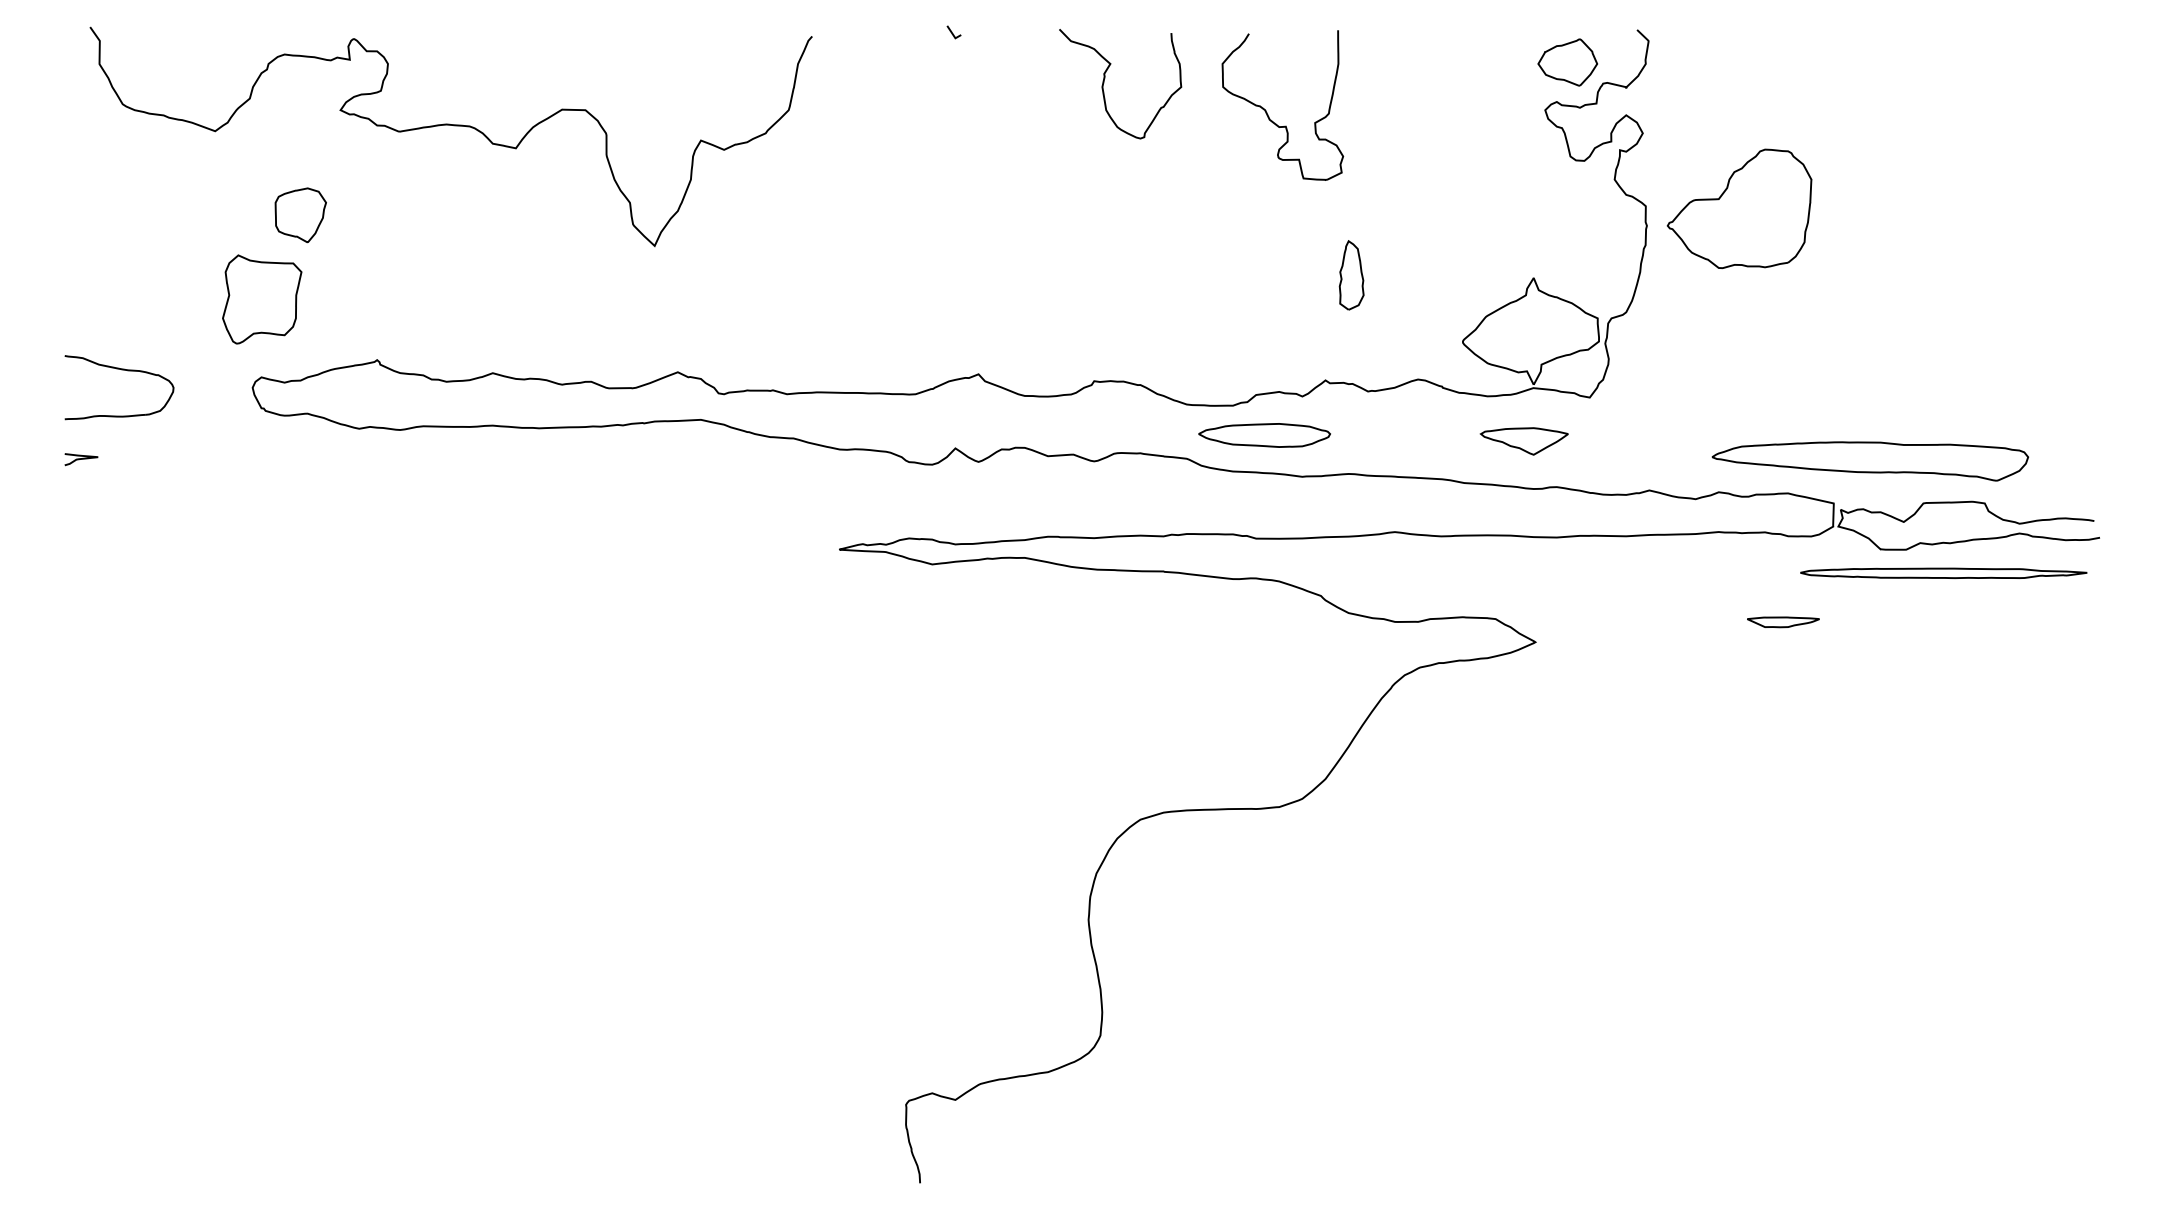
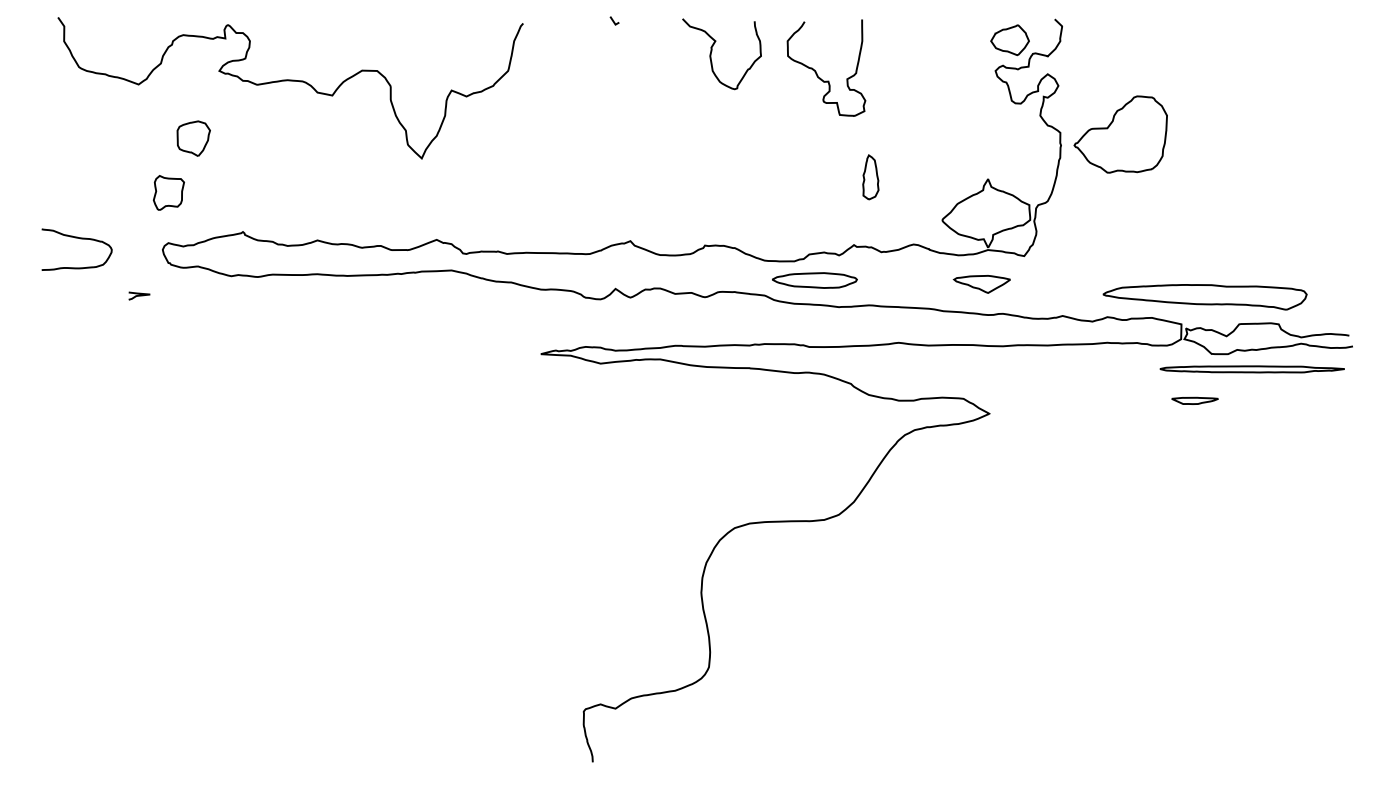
part: (261, 298) -> (168, 192), size x0.6
curve: (81, 458) -> (139, 295), moved
part: (1782, 621) -> (1194, 400), moved

